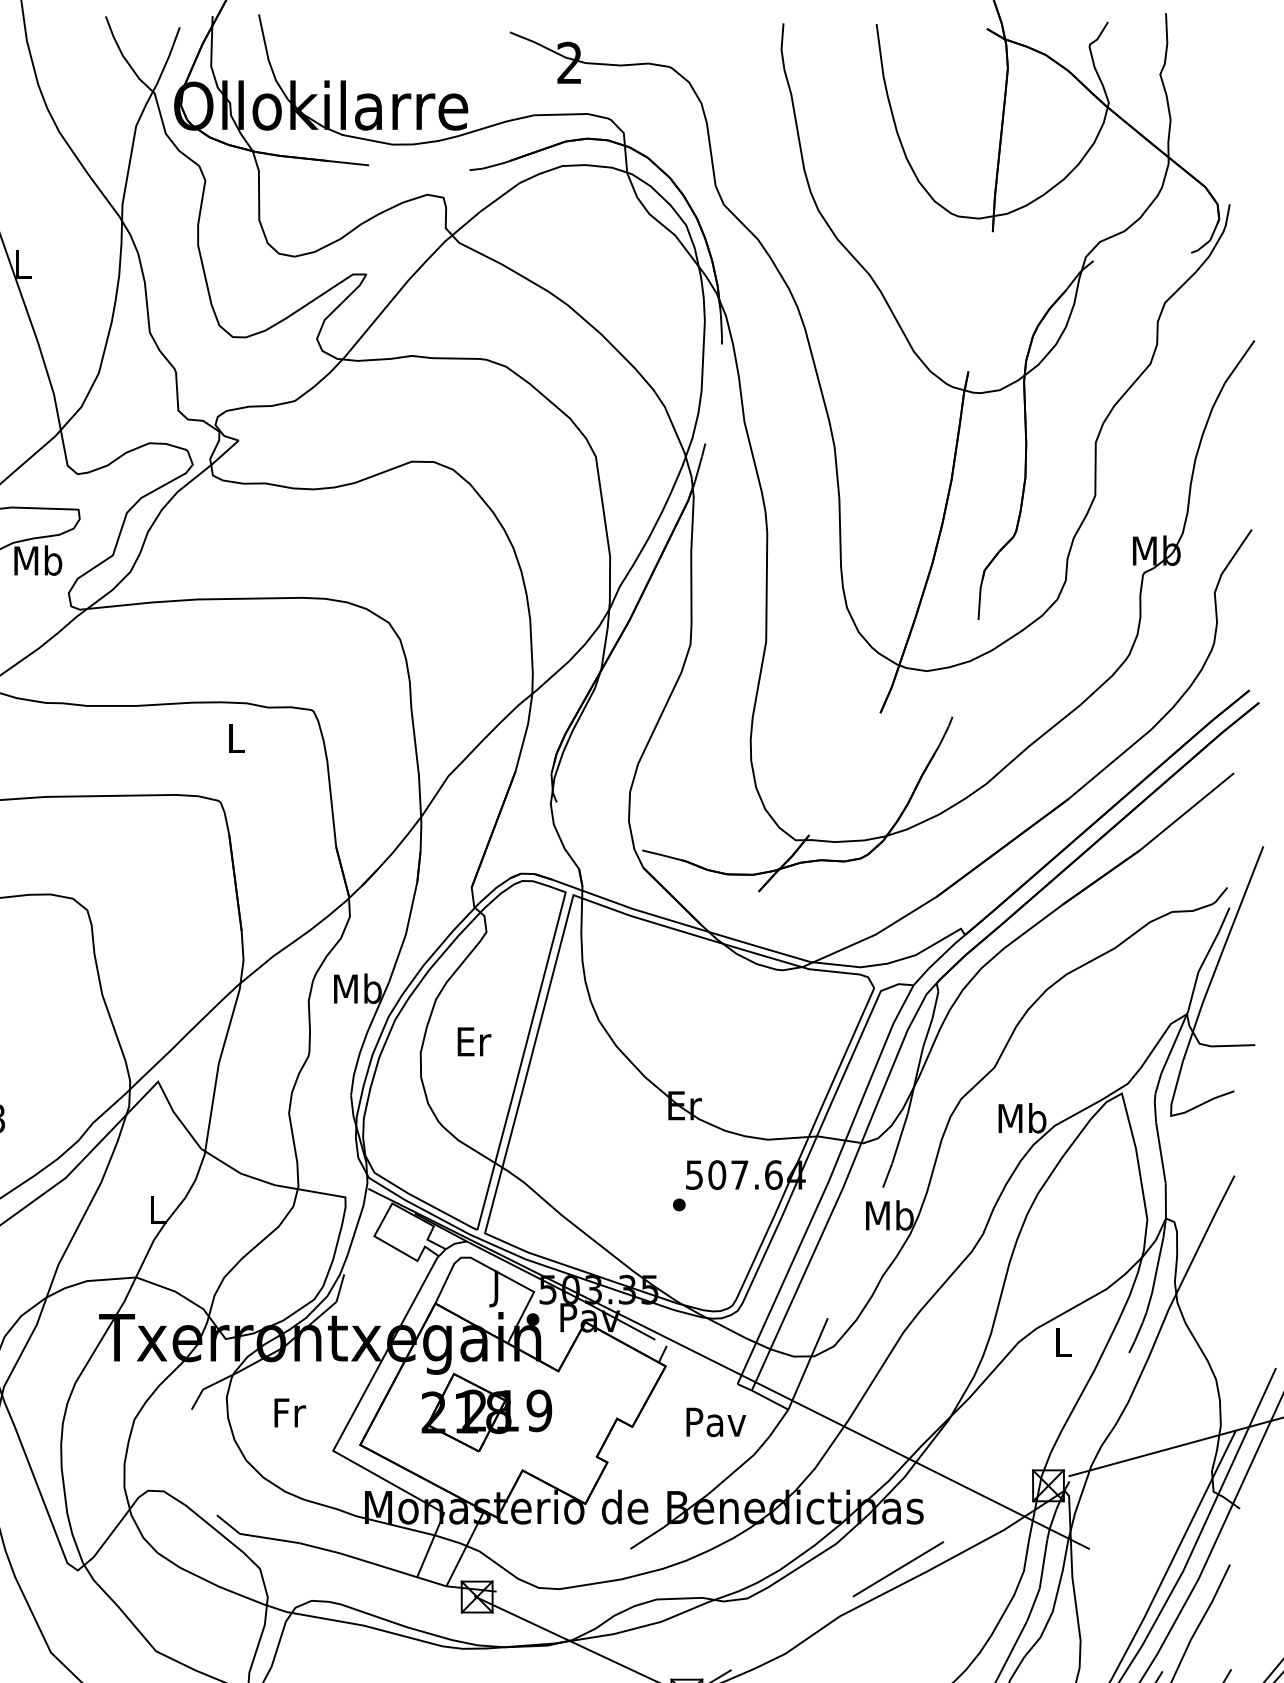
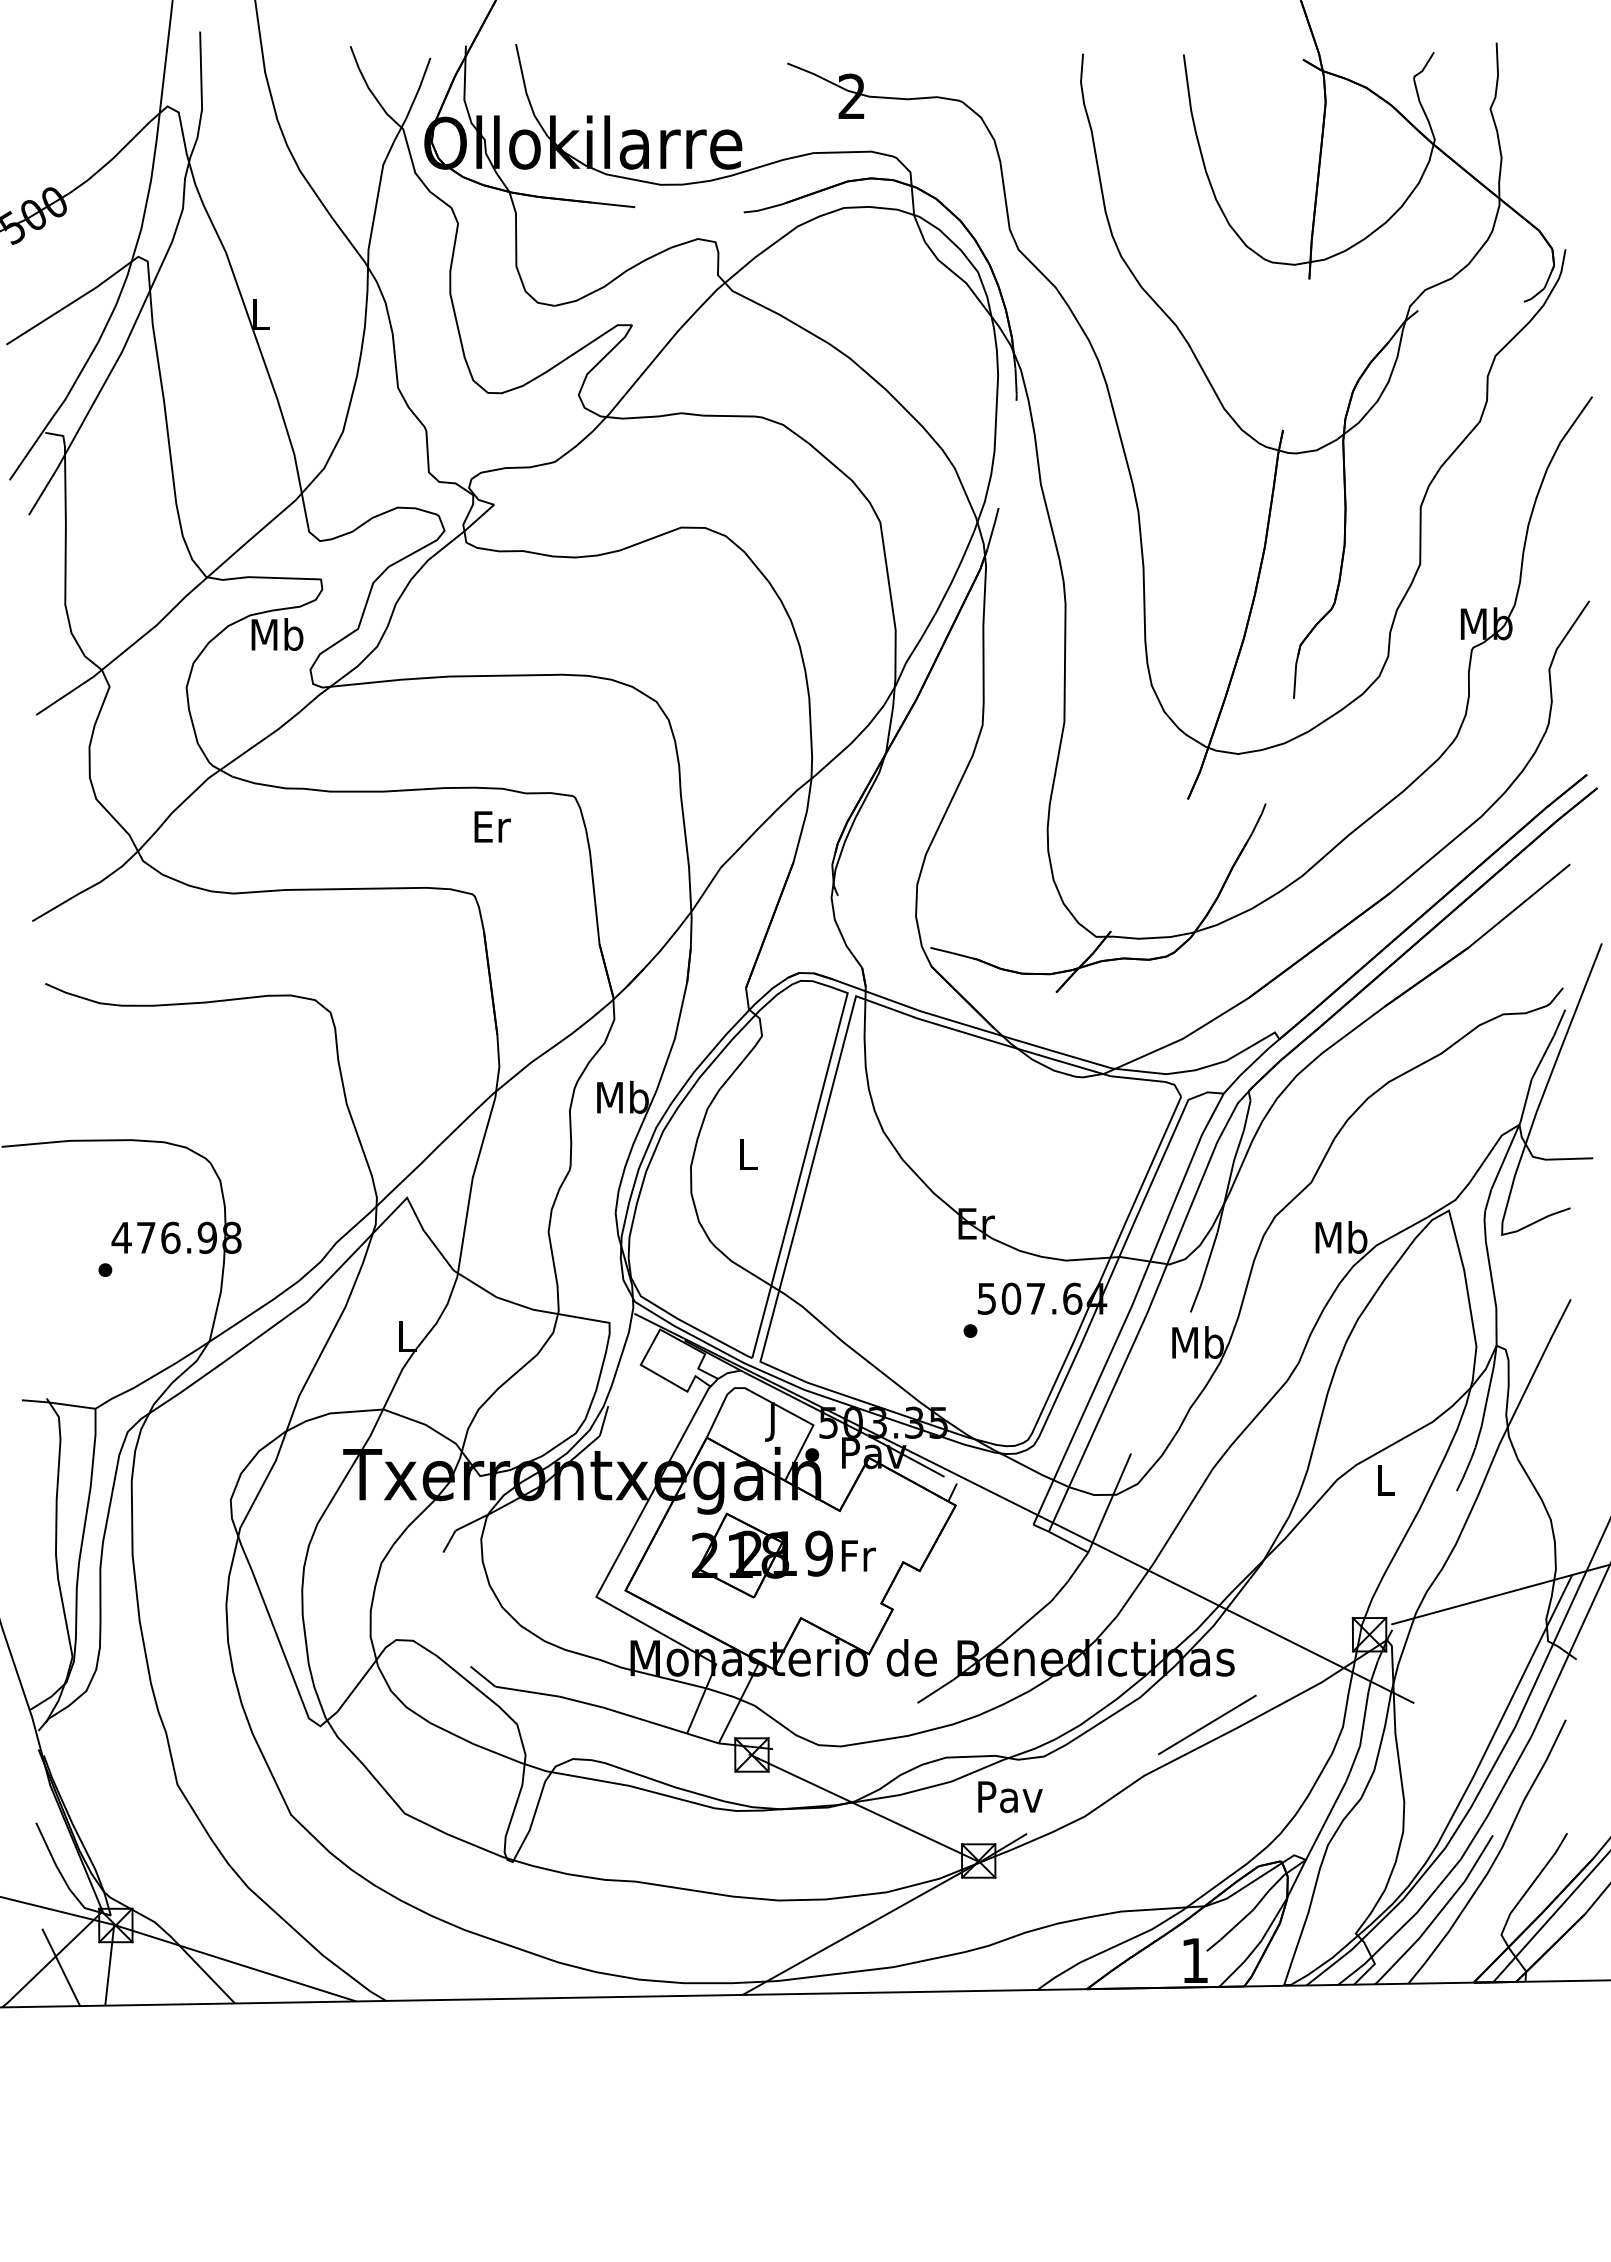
text: (237, 738) -> (492, 826), L -> Er
text: (474, 1041) -> (749, 1154), Er -> L
text: (289, 1412) -> (858, 1555), moved
text: (716, 1422) -> (1010, 1797), moved

